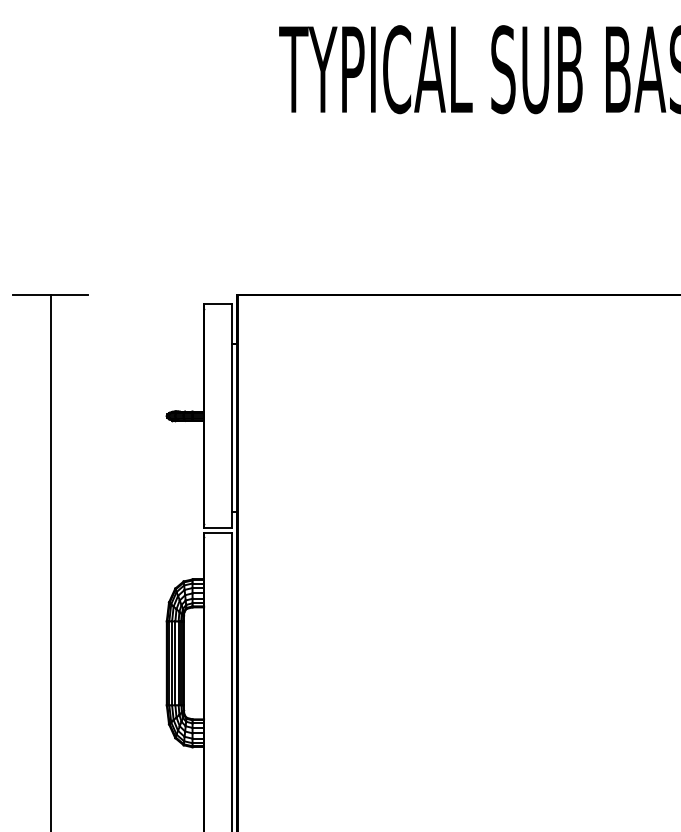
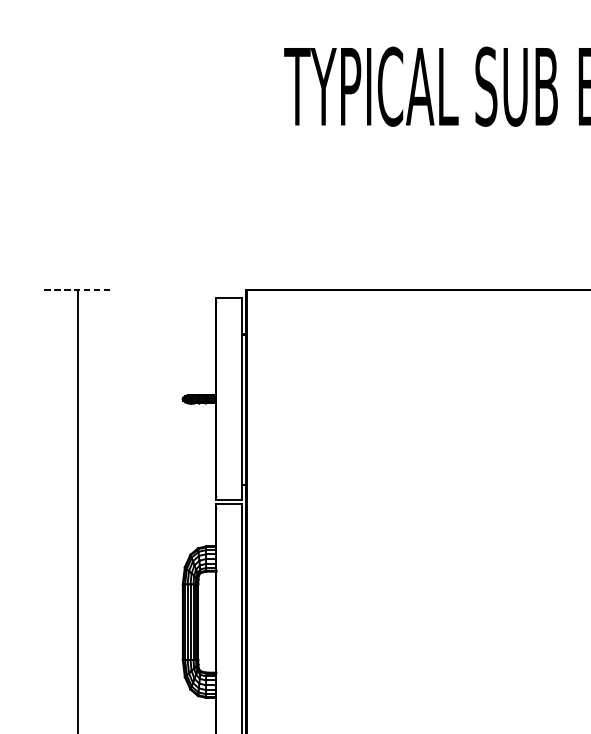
line: (51, 294) -> (78, 289), solid -> dashed

